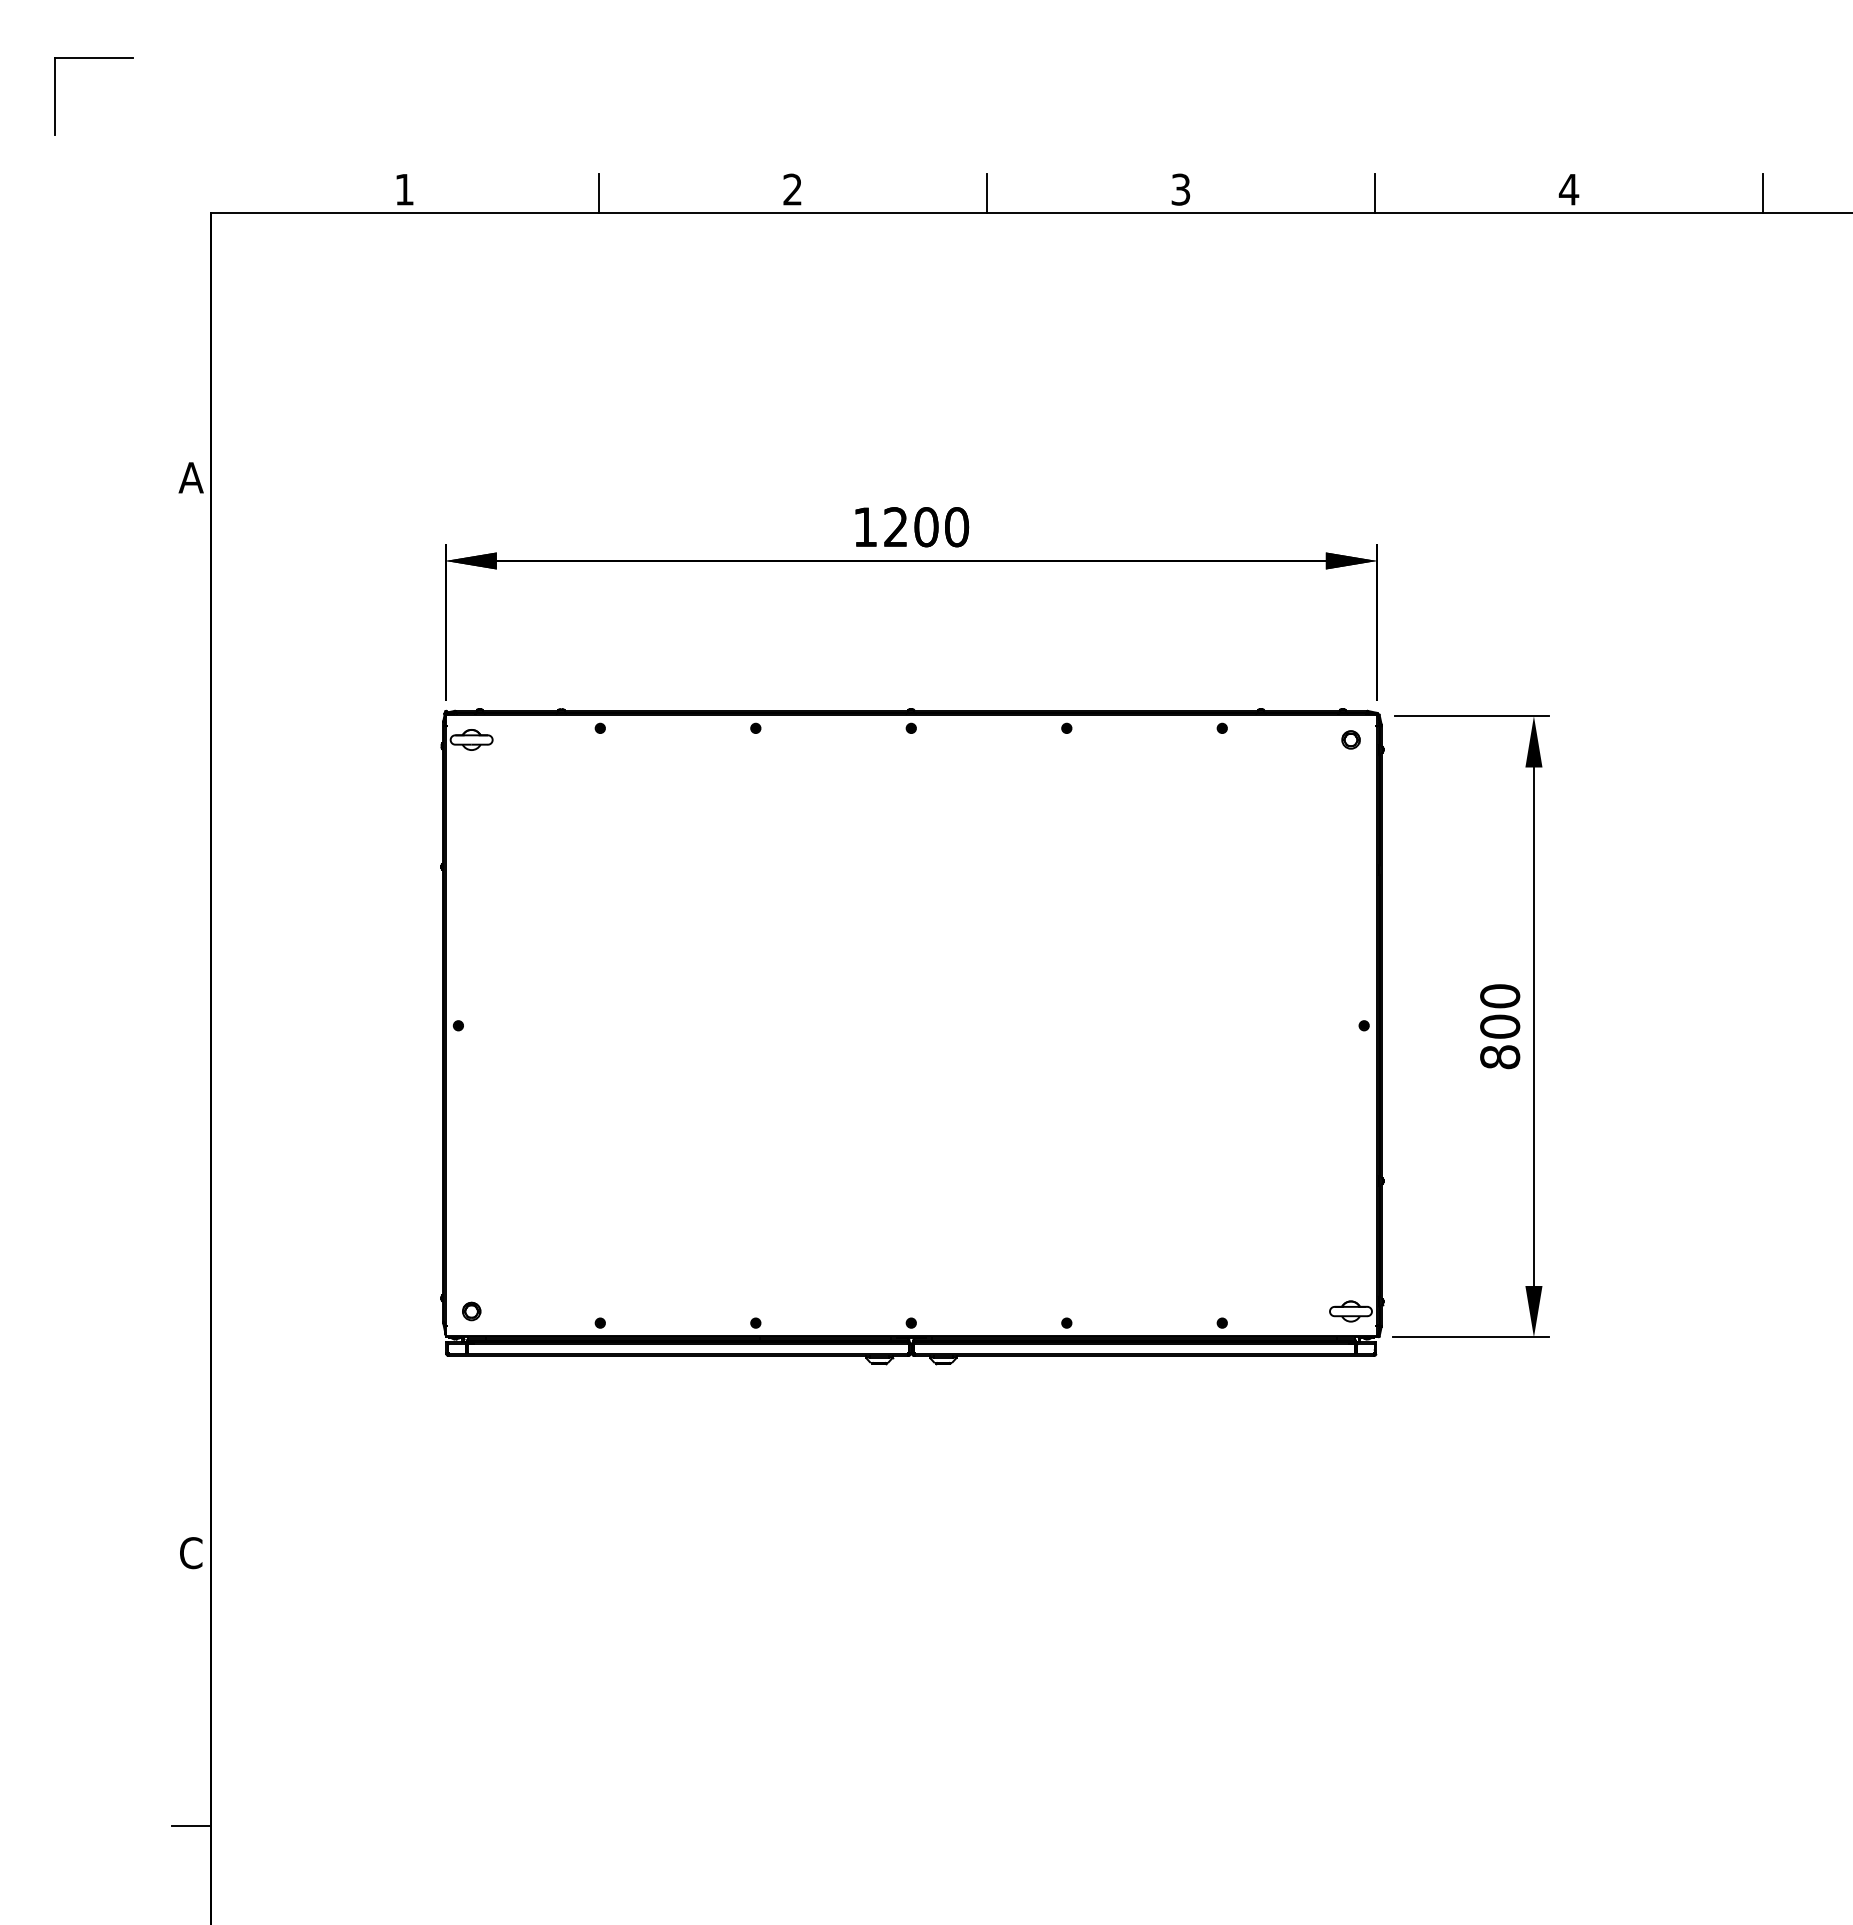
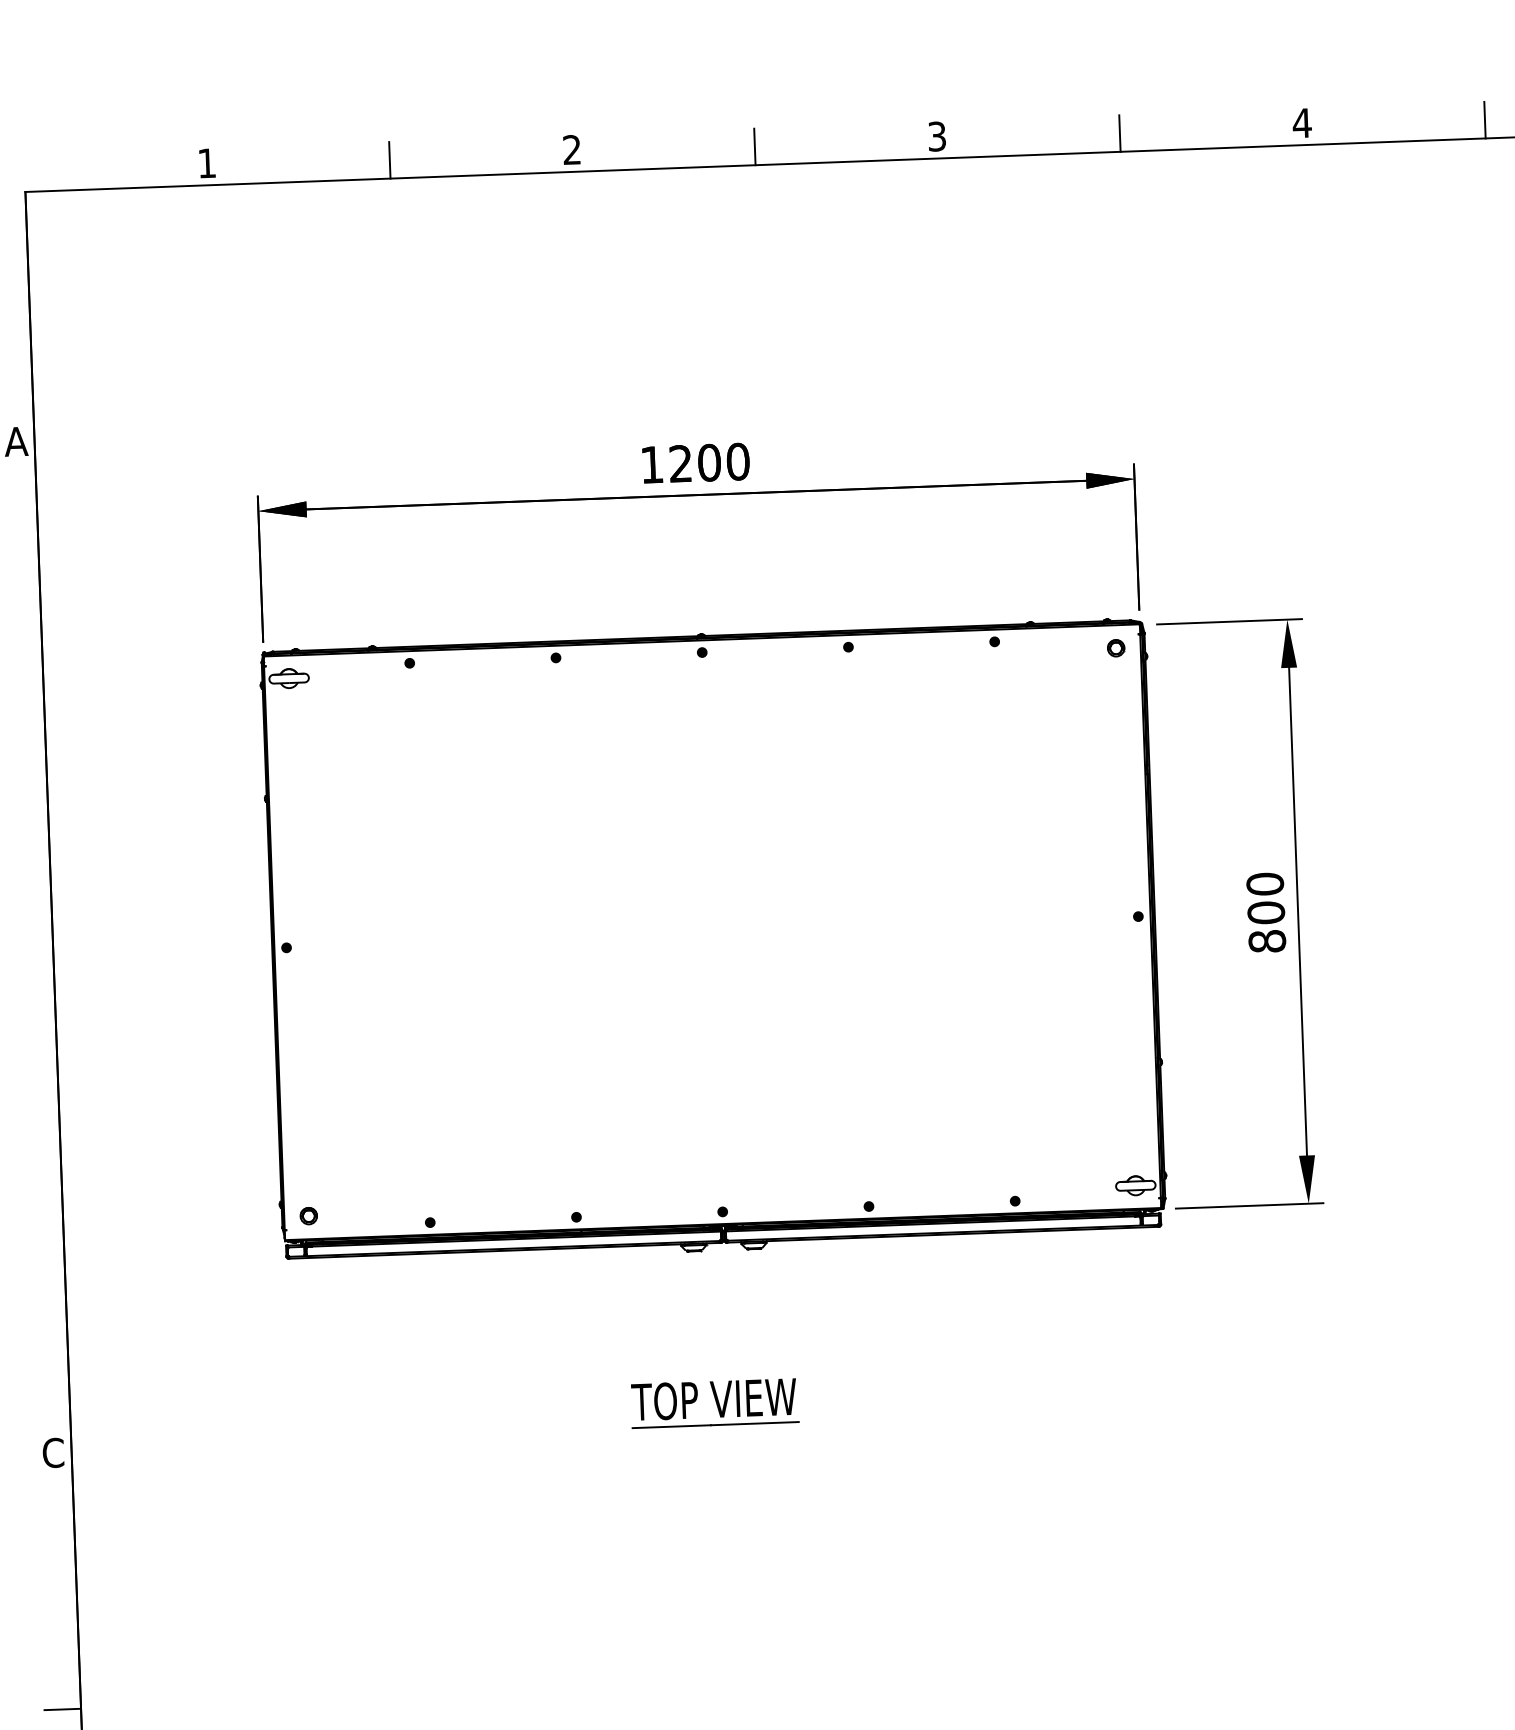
part: (895, 1525) -> (714, 1402), added

